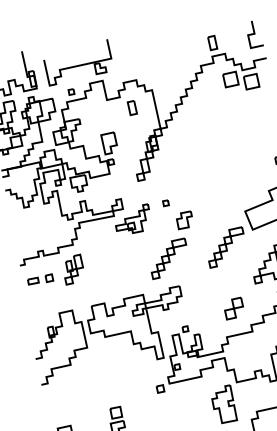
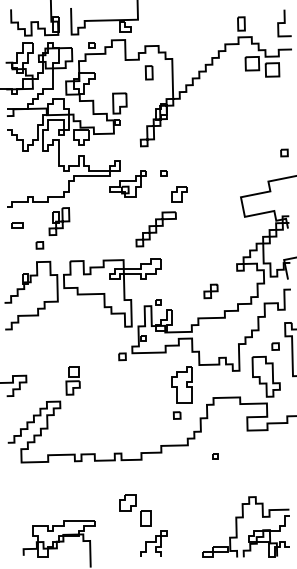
part: (225, 247) -> (214, 229), removed
part: (49, 278) -> (39, 245), moved
part: (233, 308) -> (210, 291), size x0.71

